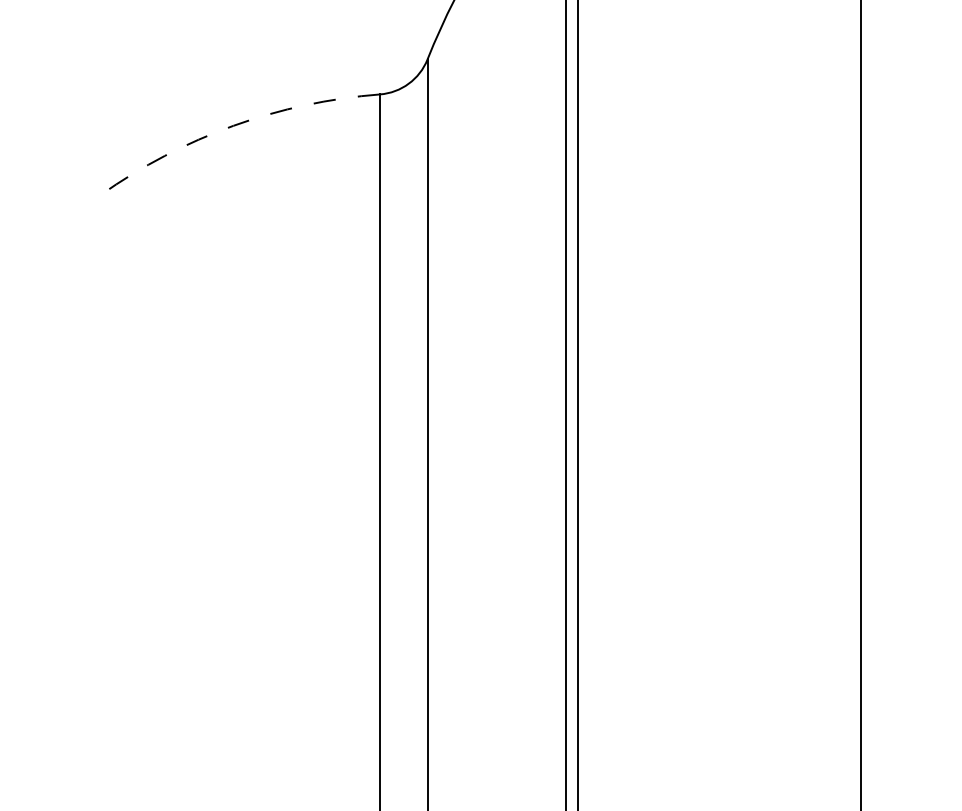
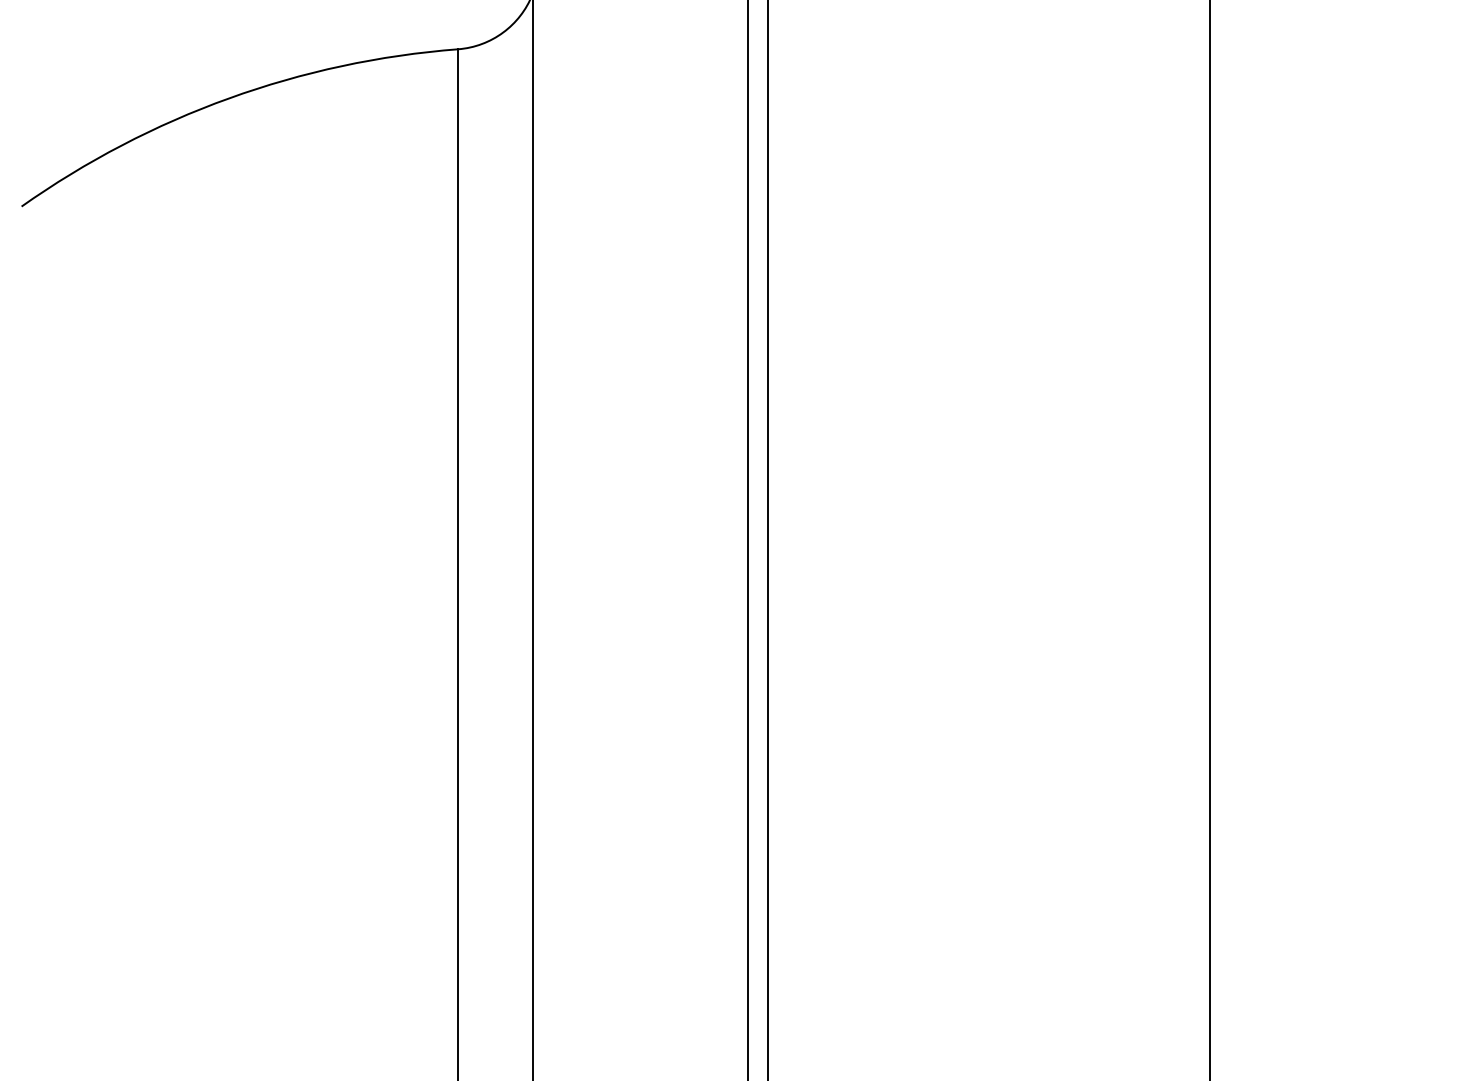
arc: (233, 125) -> (229, 97), dashed -> solid

